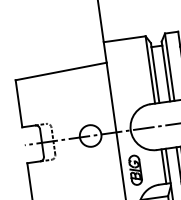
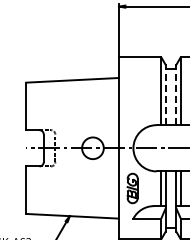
line: (166, 73) -> (176, 96), solid -> dashed
line: (155, 74) -> (165, 96), solid -> dashed

